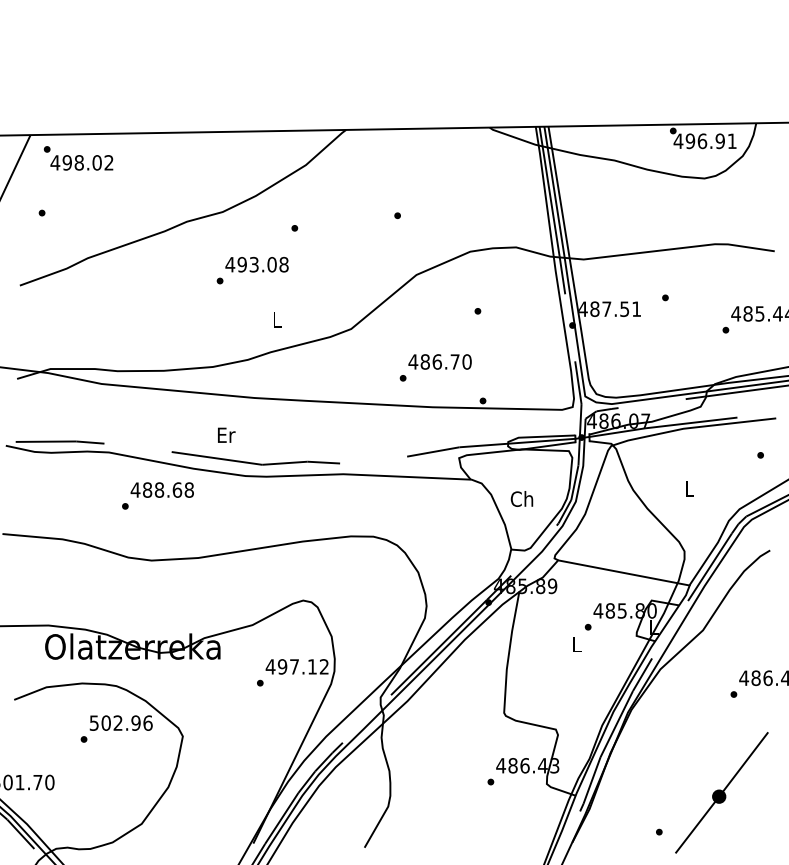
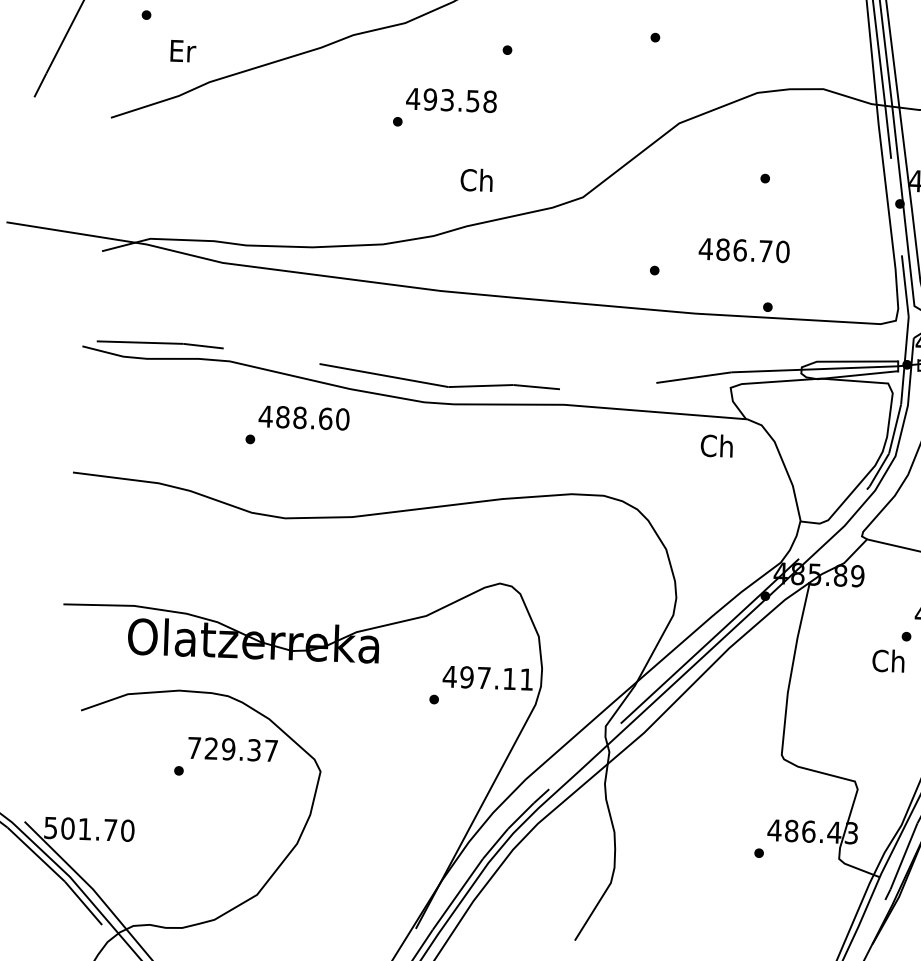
text: (271, 264) -> (472, 100), 493.08 -> 493.58
text: (276, 319) -> (476, 179), L -> Ch
text: (439, 361) -> (743, 249), moved
text: (226, 434) -> (183, 50), moved
text: (188, 489) -> (341, 418), 488.68 -> 488.60
text: (521, 498) -> (716, 445), moved
text: (576, 644) -> (888, 660), L -> Ch
text: (323, 666) -> (525, 678), 497.12 -> 497.11
text: (120, 722) -> (232, 748), 502.96 -> 729.37

